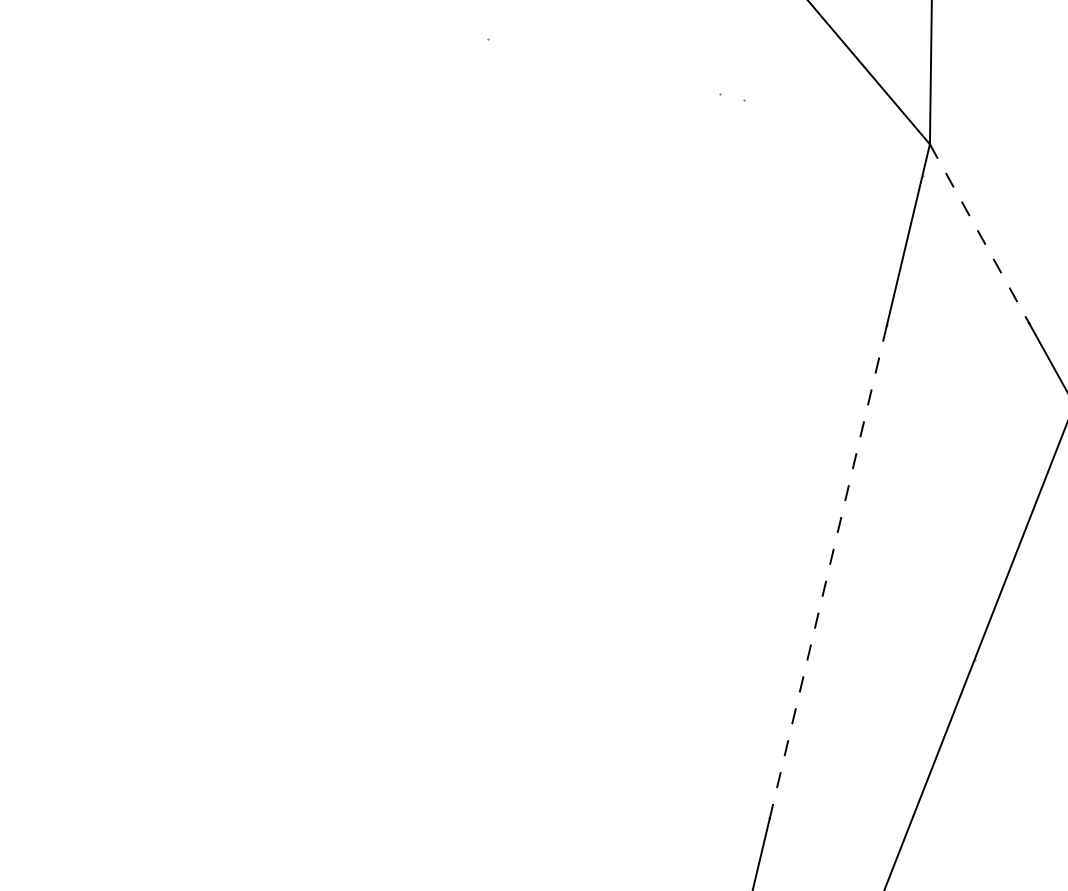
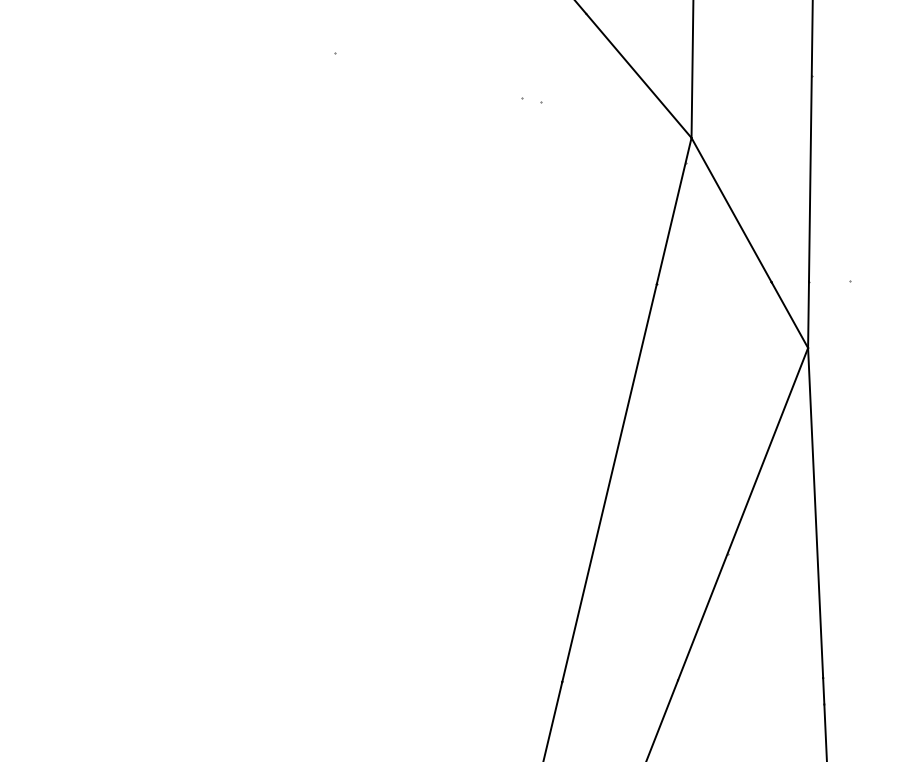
line: (979, 234) -> (731, 210), dashed -> solid
line: (828, 572) -> (609, 483), dashed -> solid

